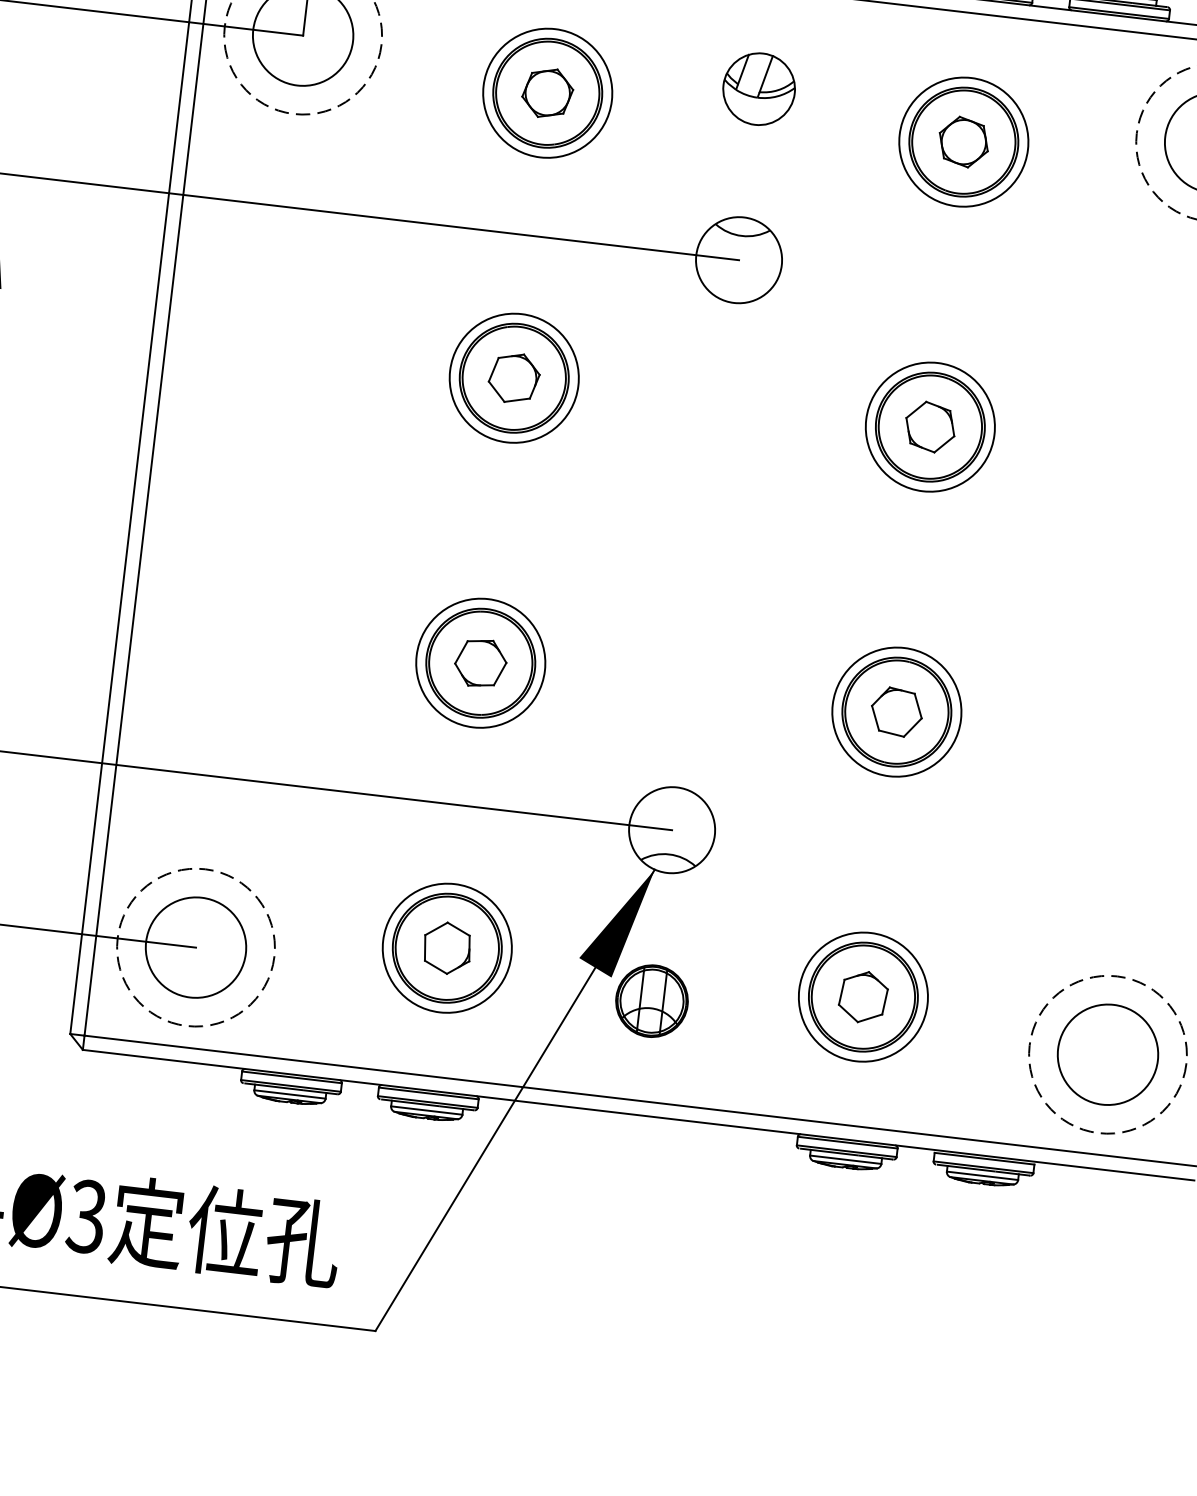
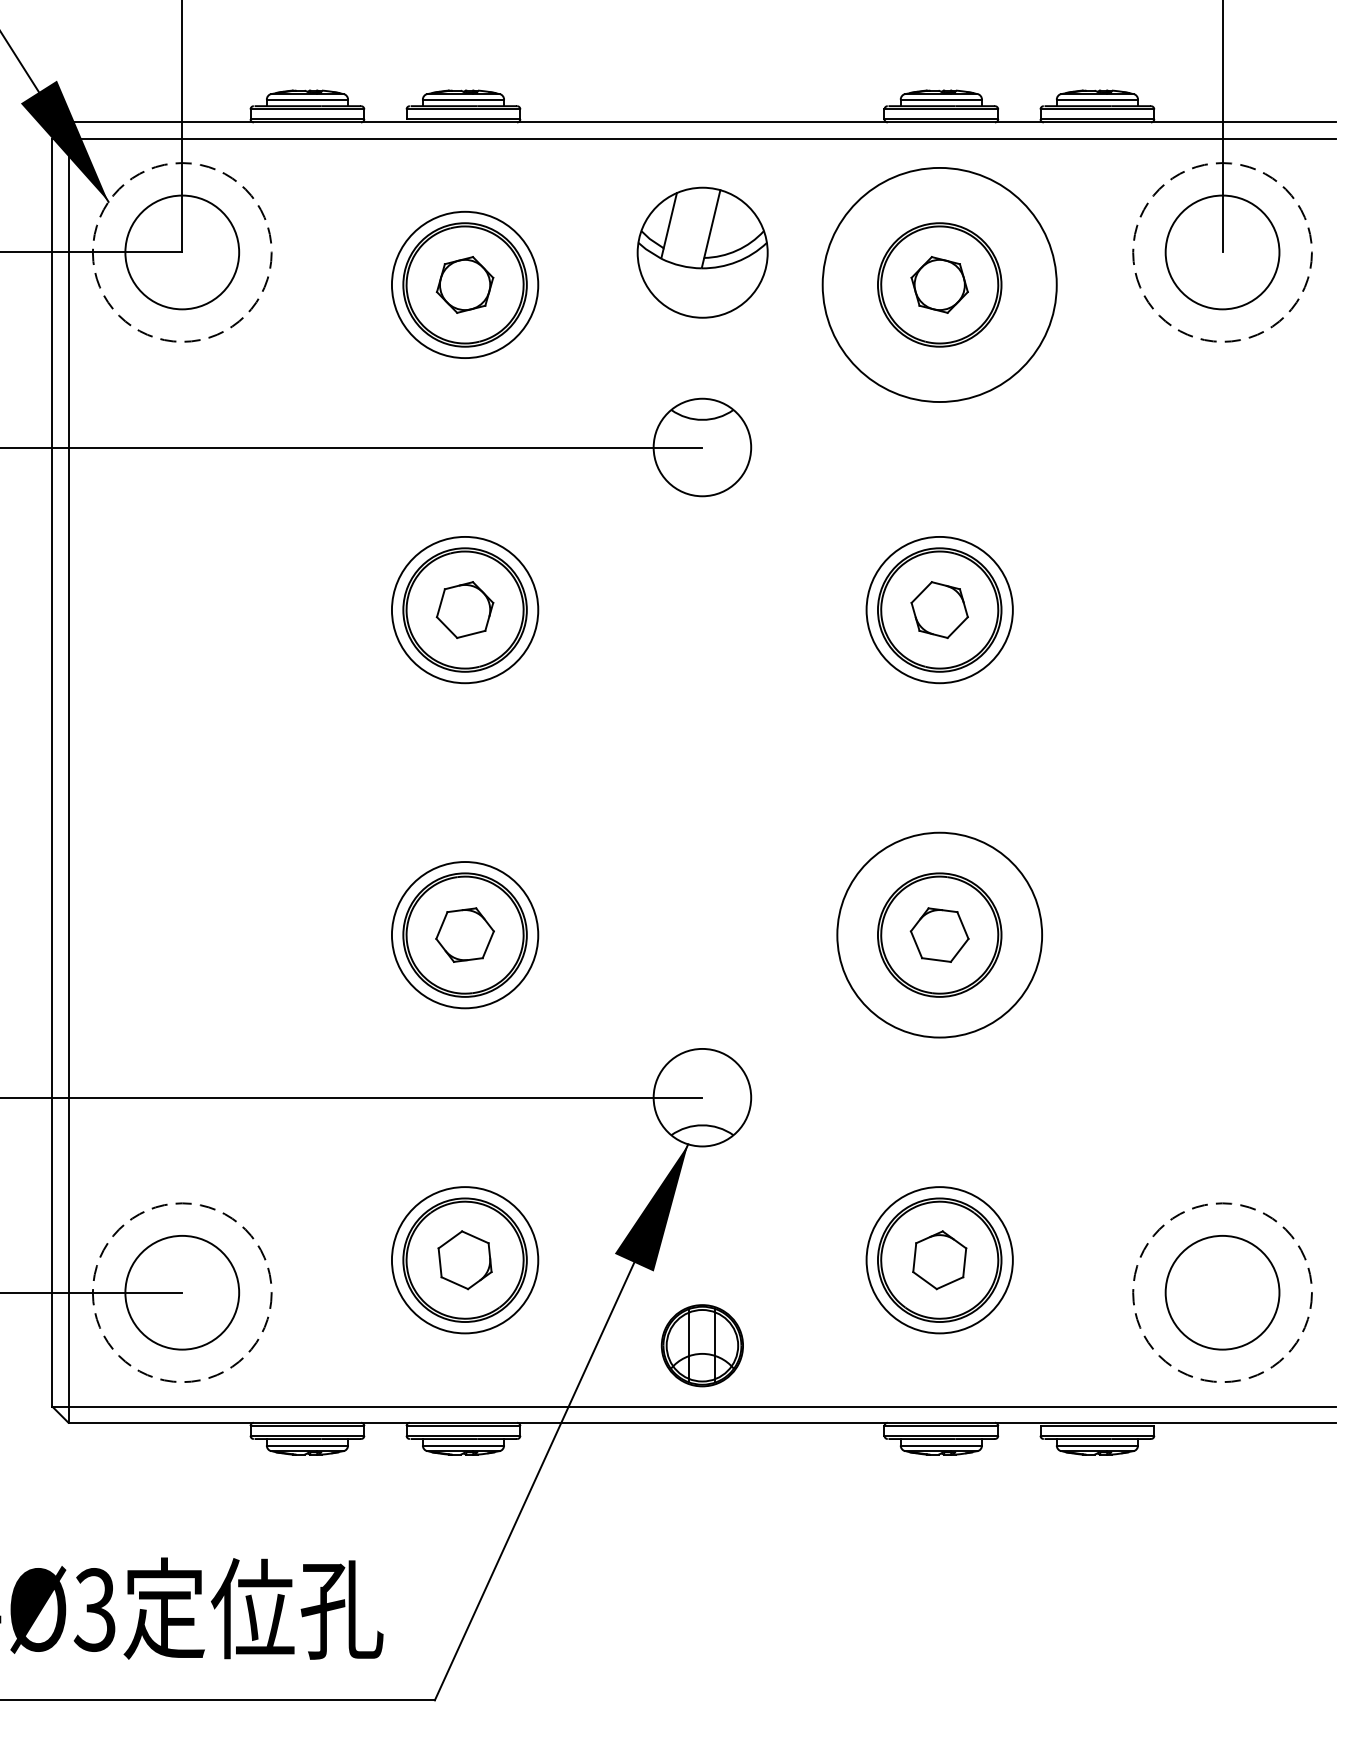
part: (758, 88) -> (701, 251), size x1.6
circle: (963, 141) -> (939, 284), size x1.6
circle: (896, 712) -> (939, 935), size x1.4
part: (651, 1000) -> (701, 1345), moved

